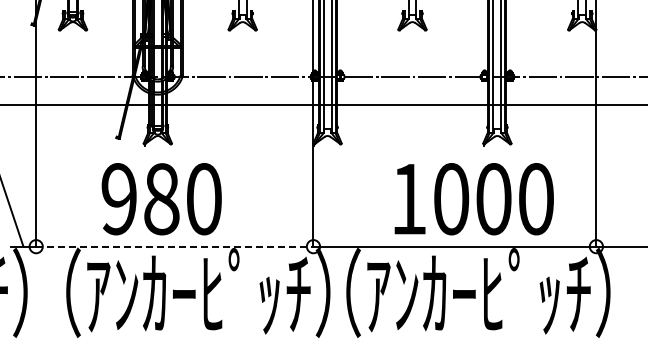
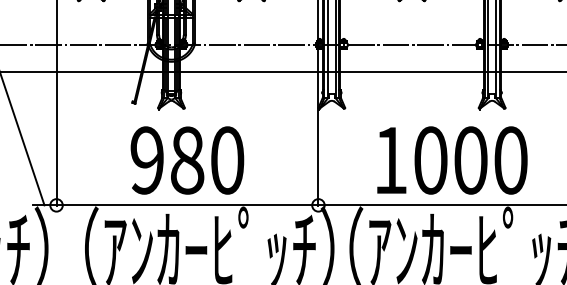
text: (161, 199) -> (187, 160), moved
text: (473, 199) -> (451, 160), moved
line: (174, 246) -> (187, 205), dashed -> solid

